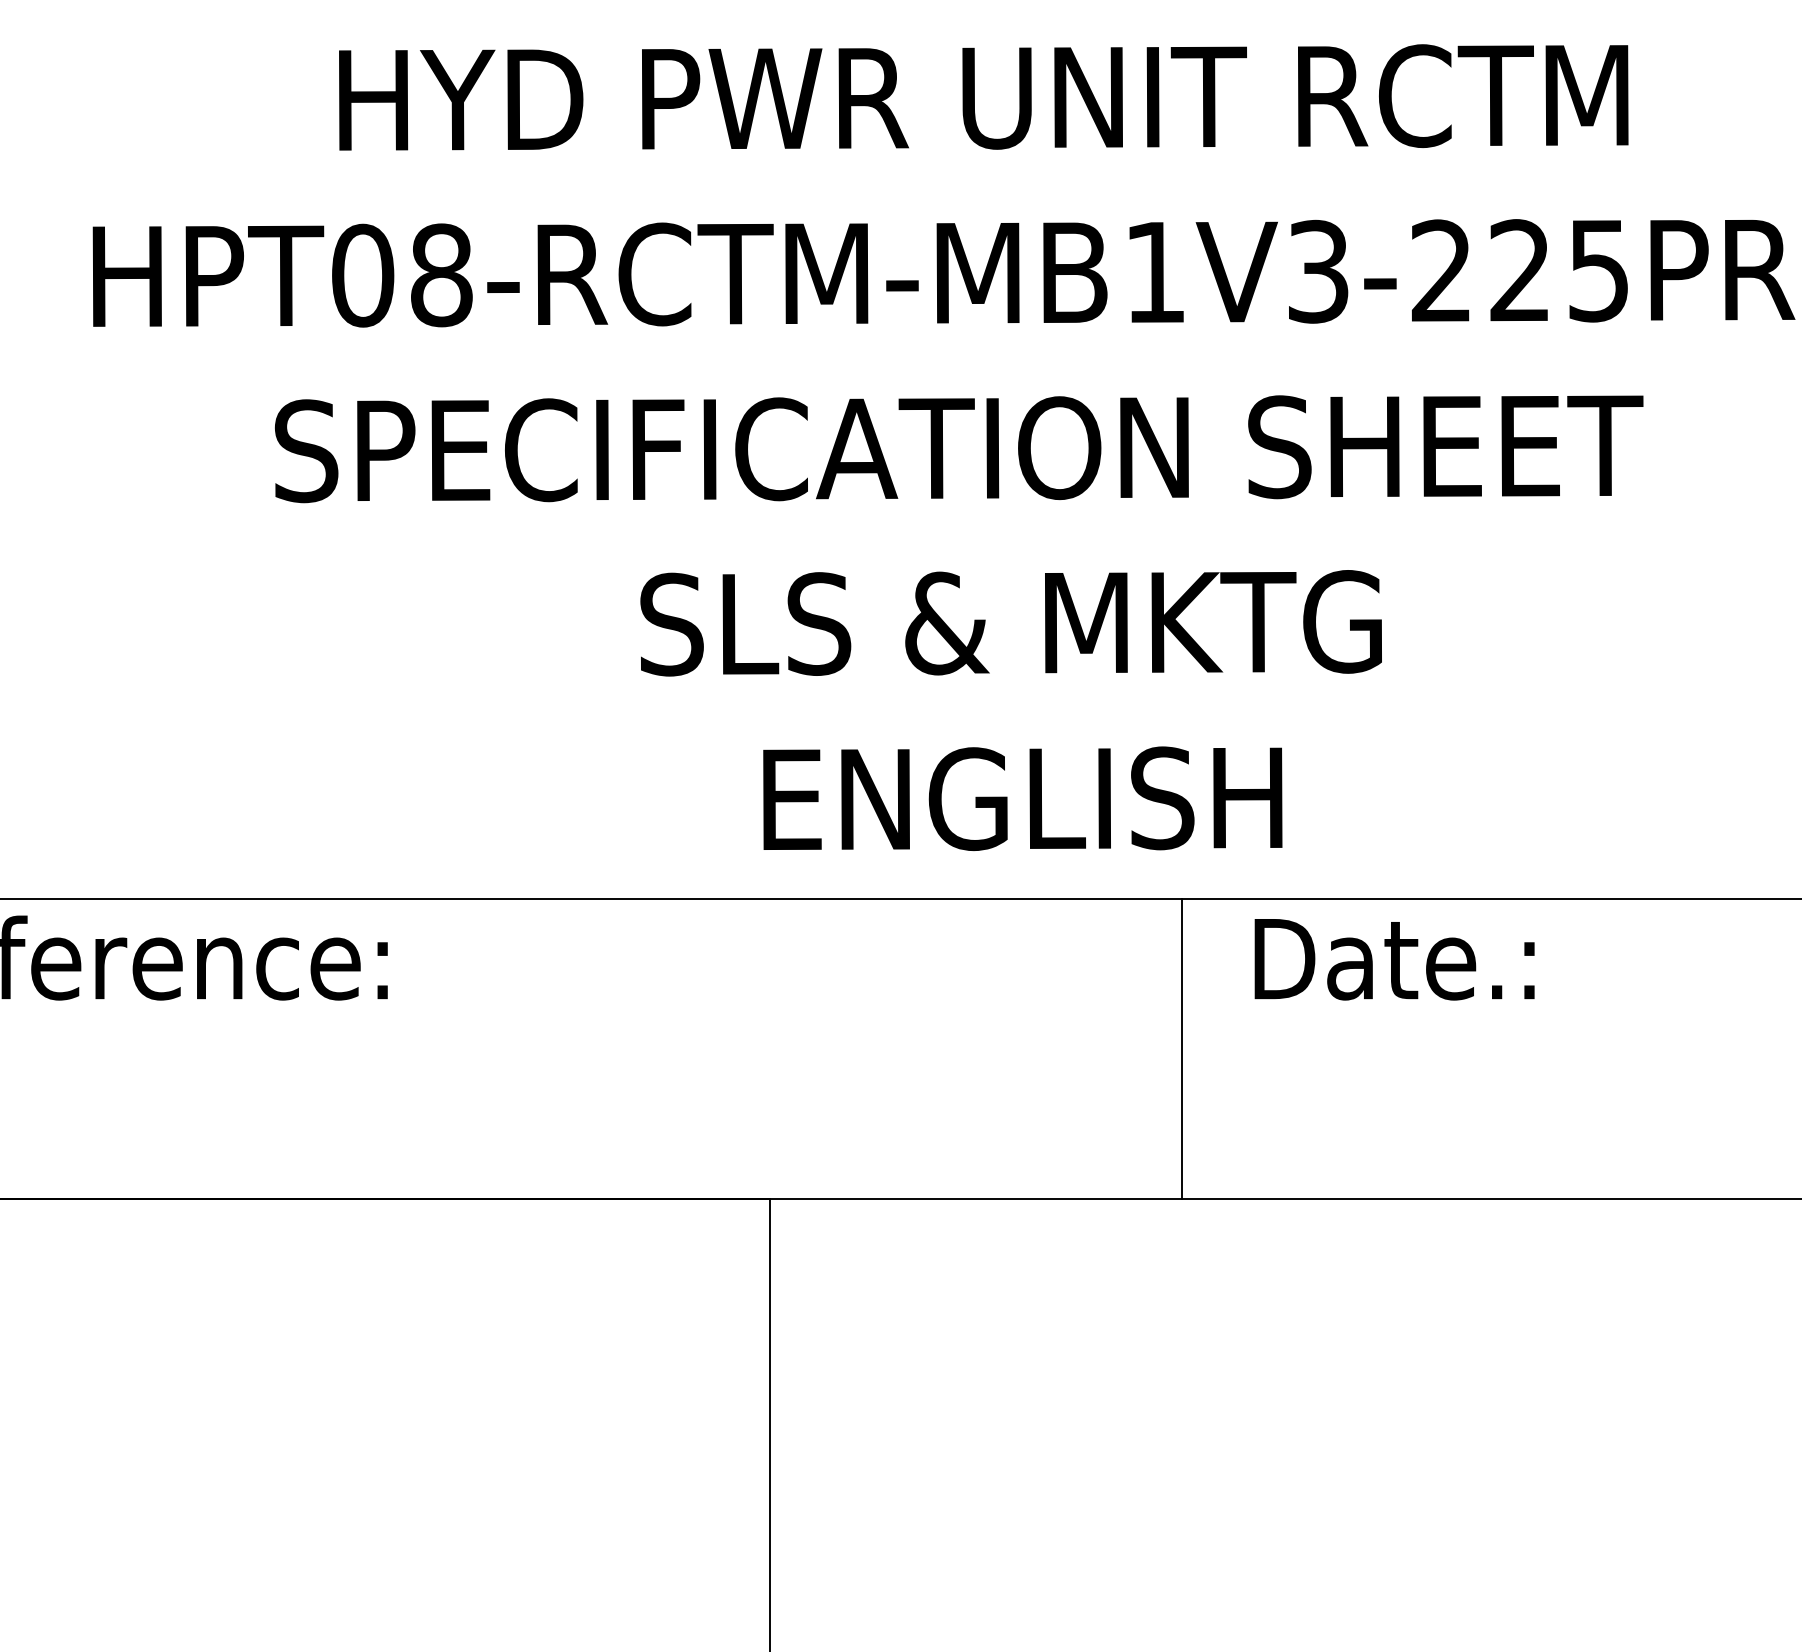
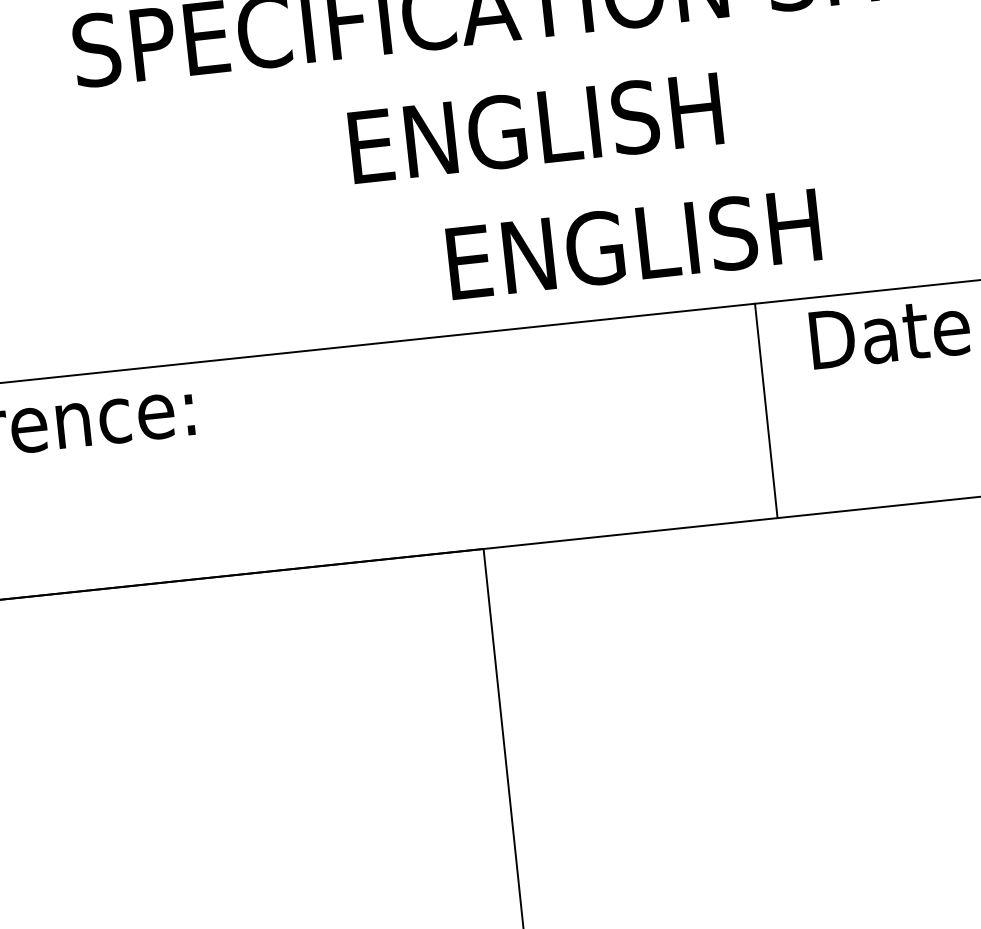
text: (1010, 623) -> (611, 120), SLS & MKTG -> ENGLISH

